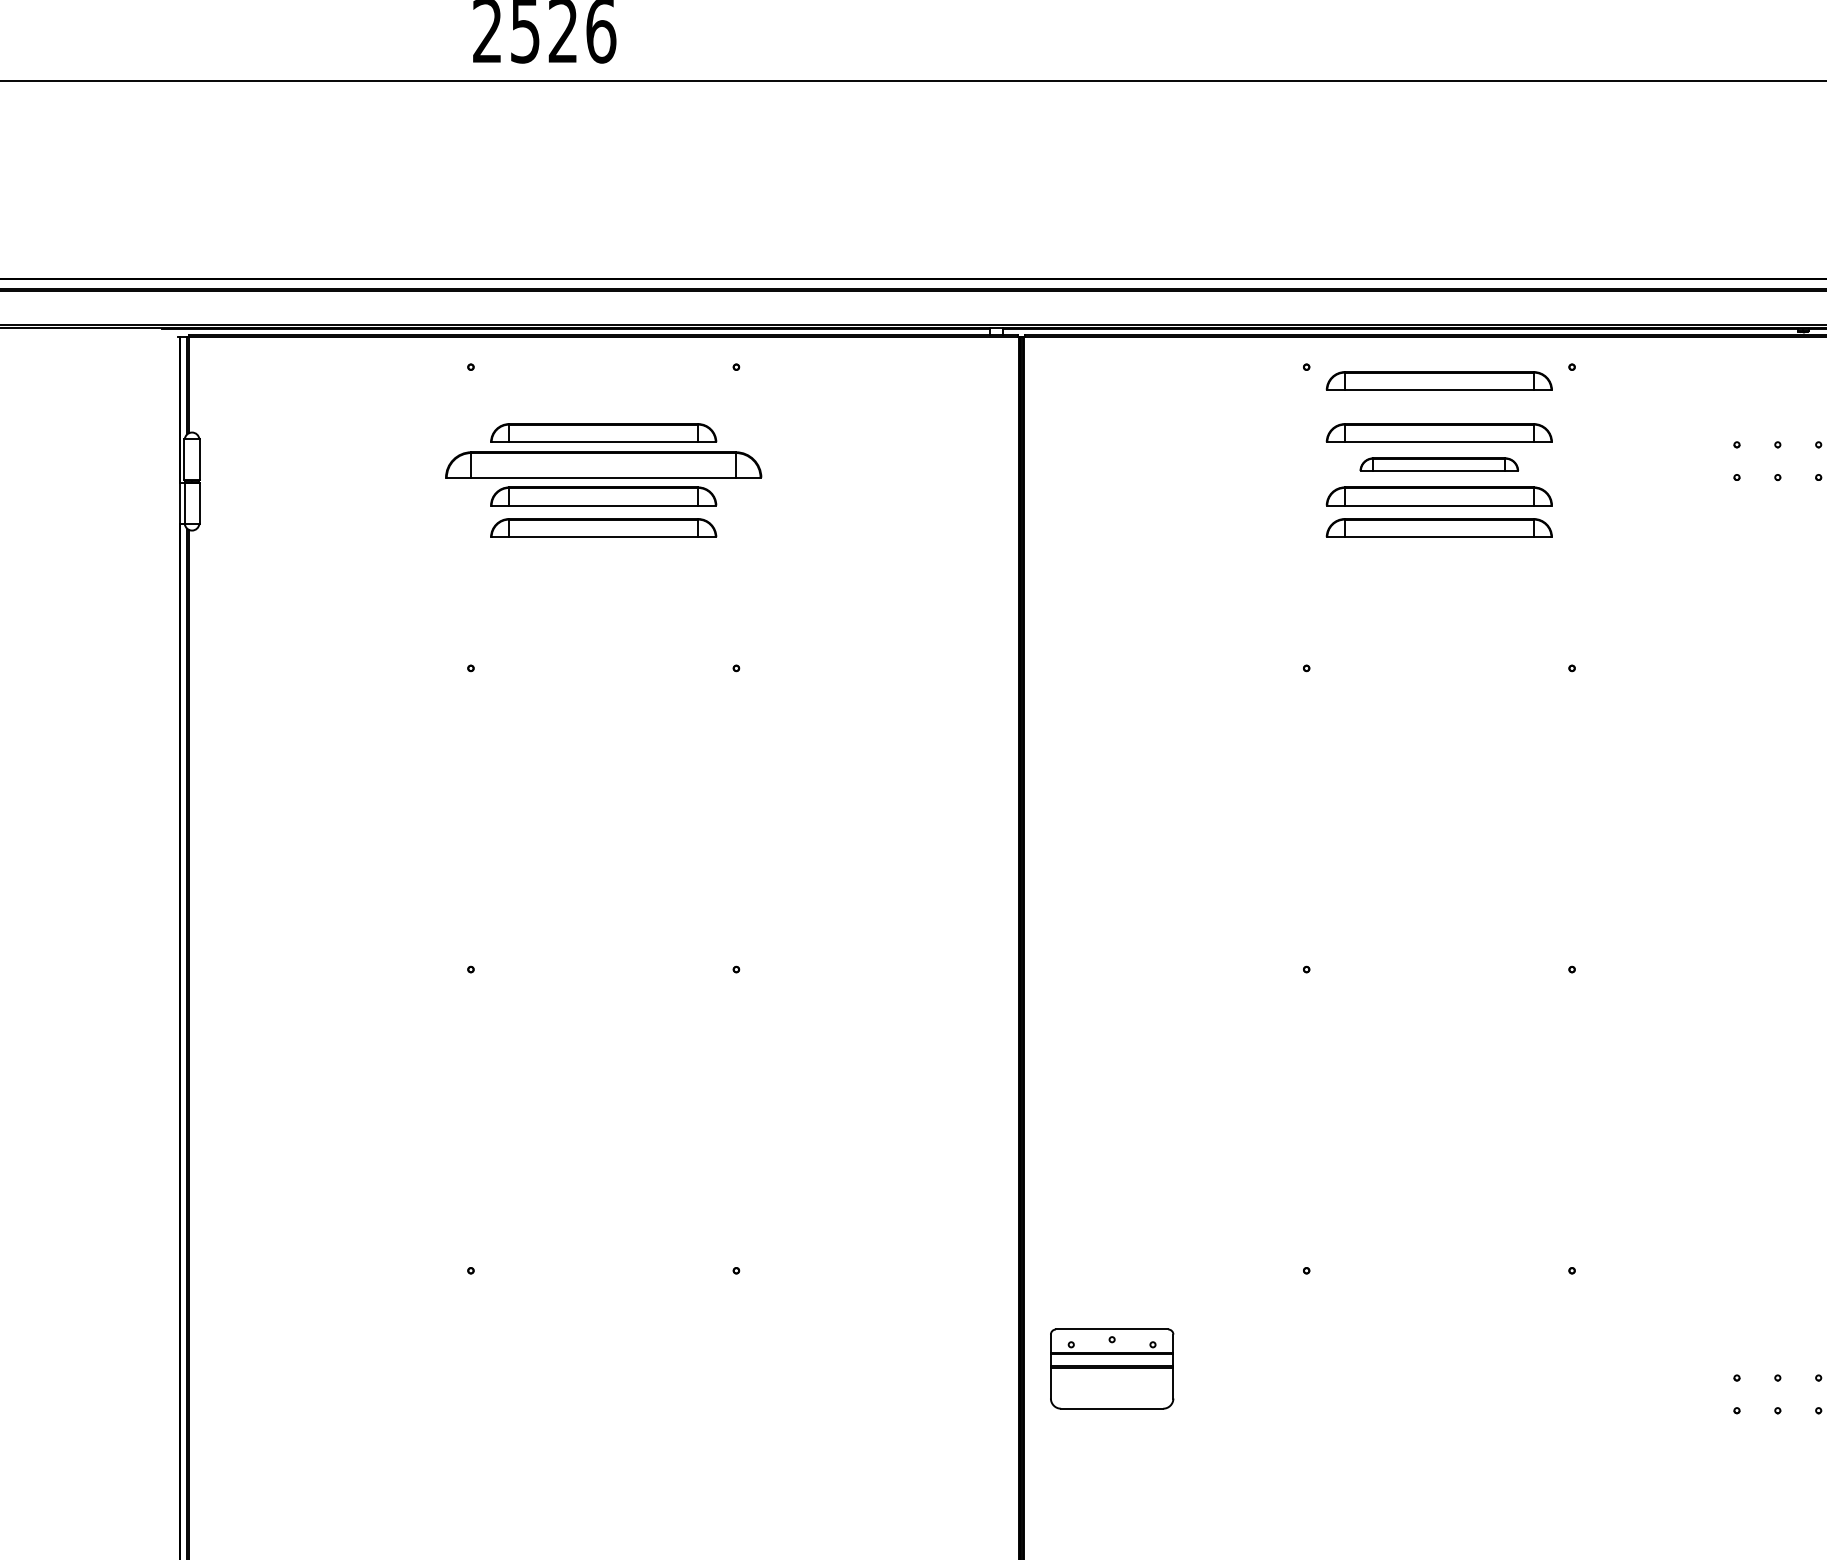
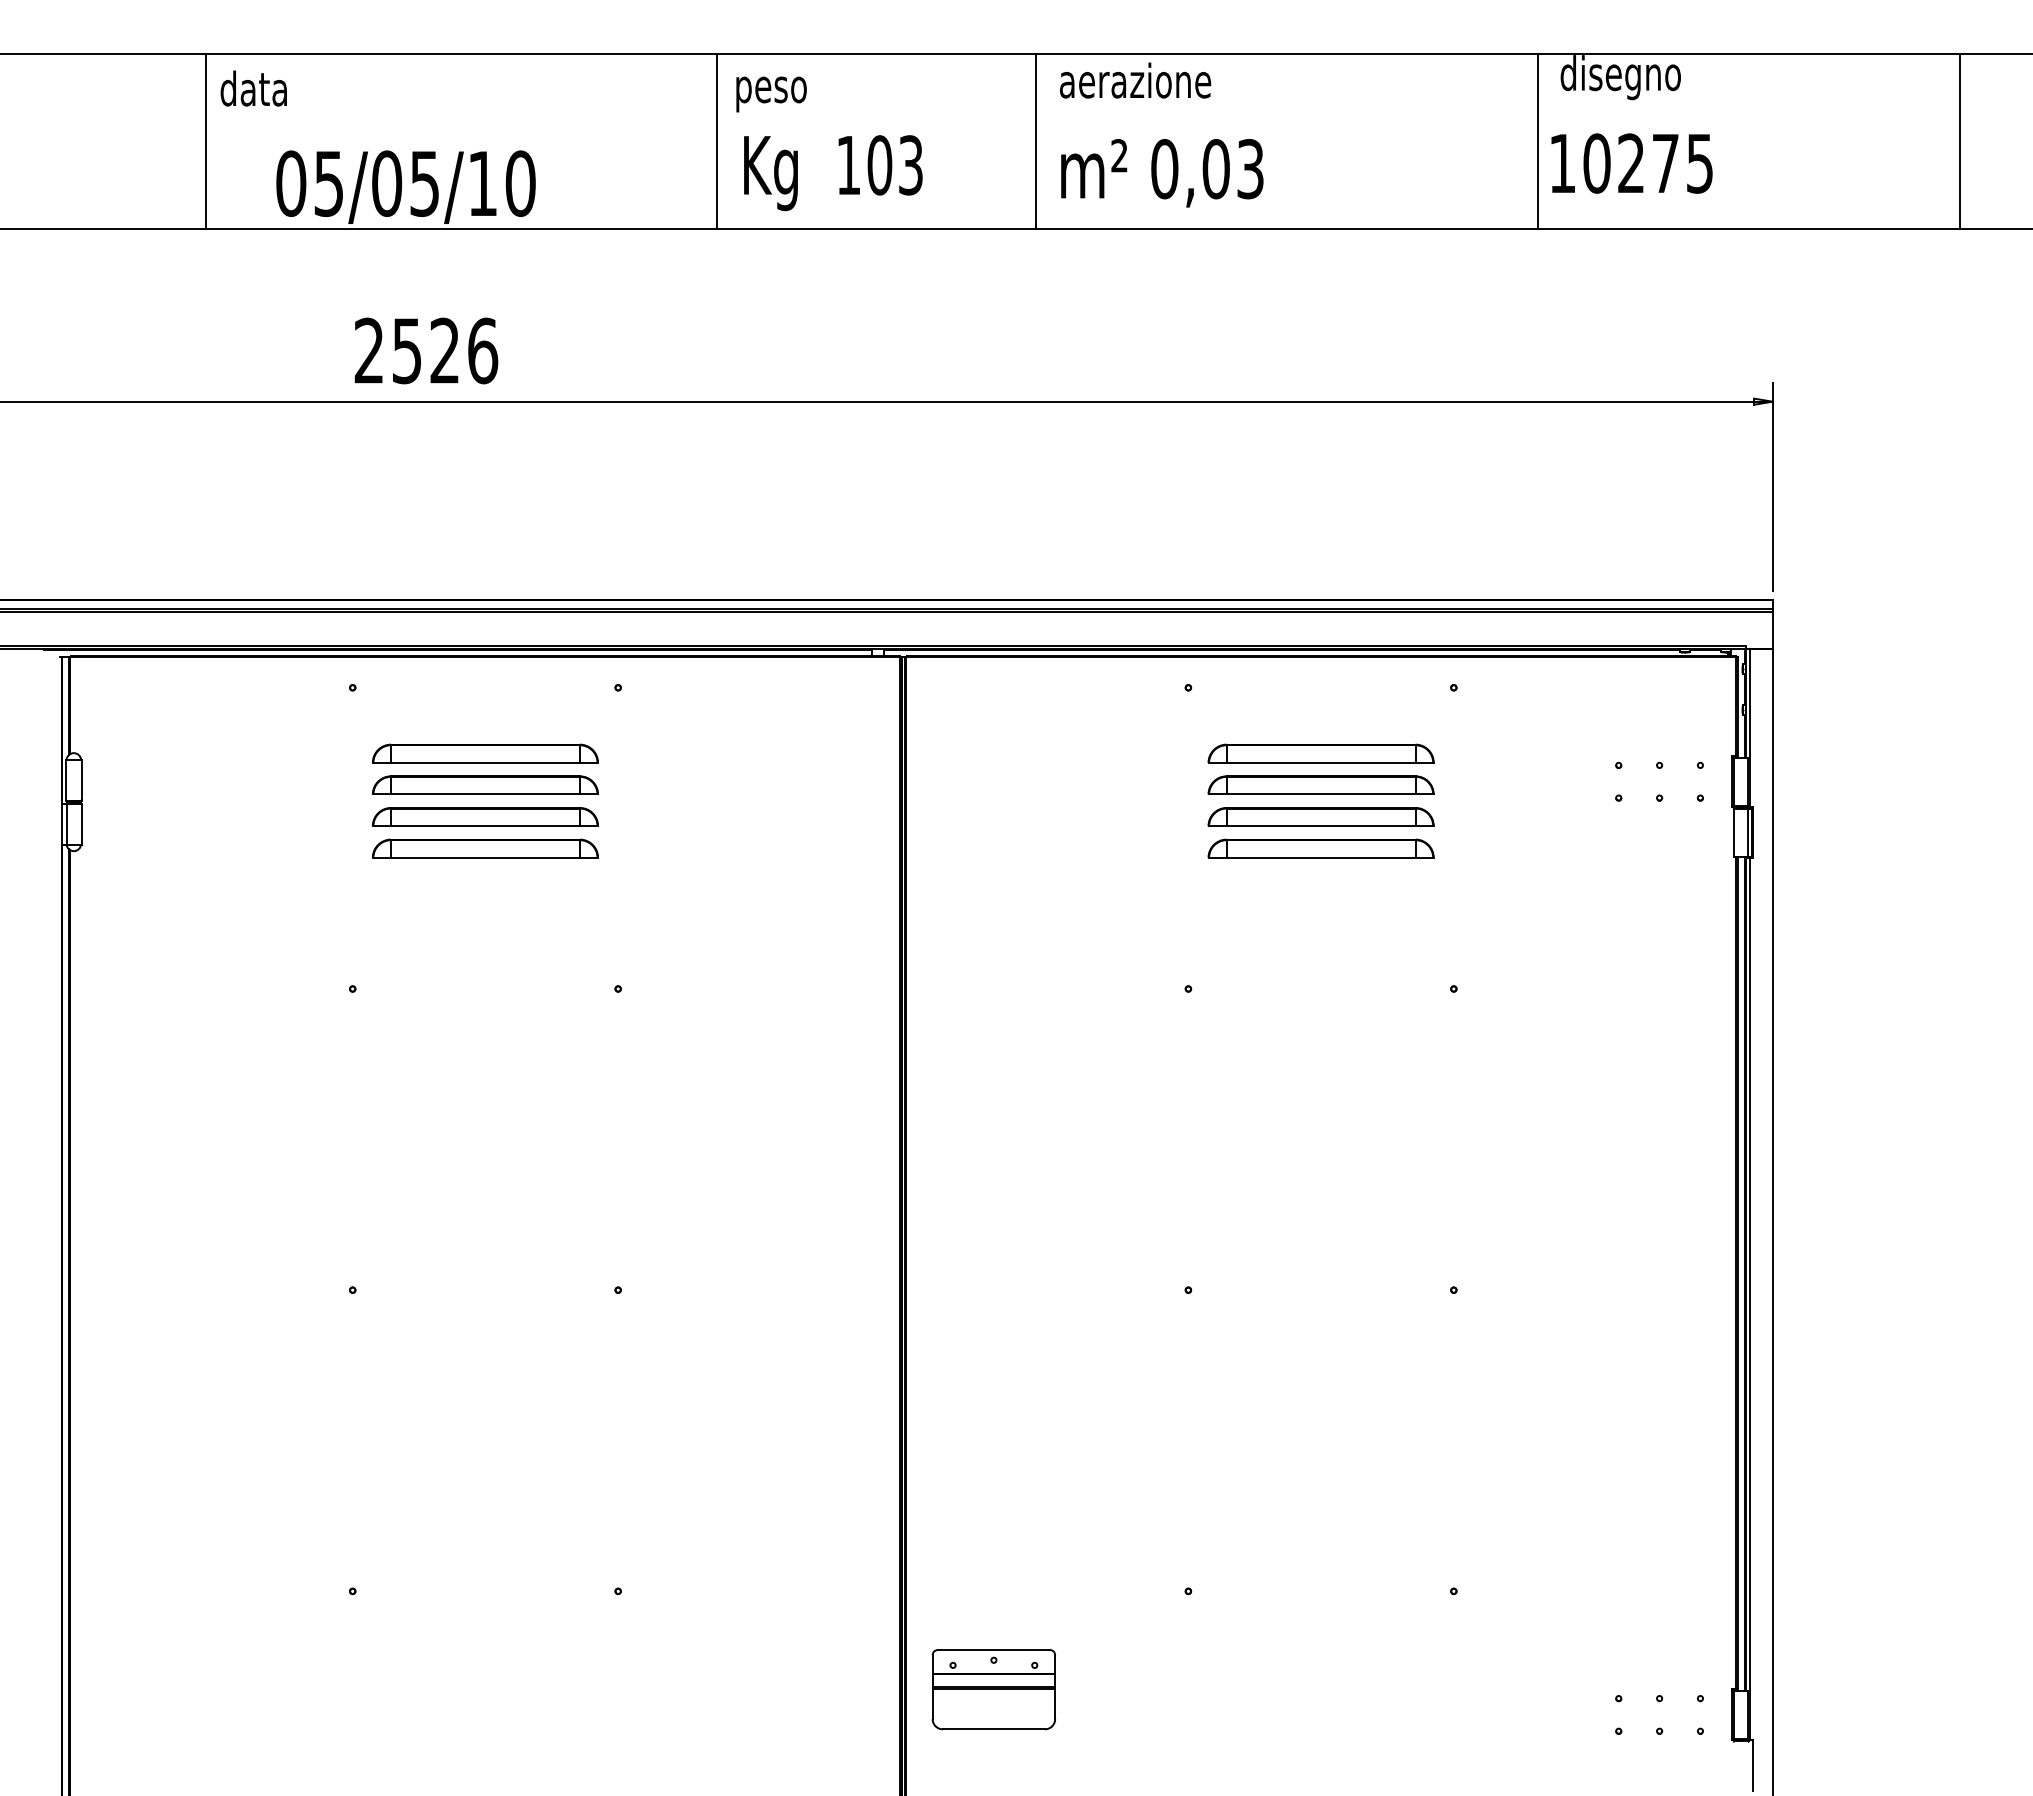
part: (1438, 380) -> (1320, 701), removed
part: (603, 463) -> (485, 784), size x0.71
part: (1438, 463) -> (1320, 784), size x1.43

